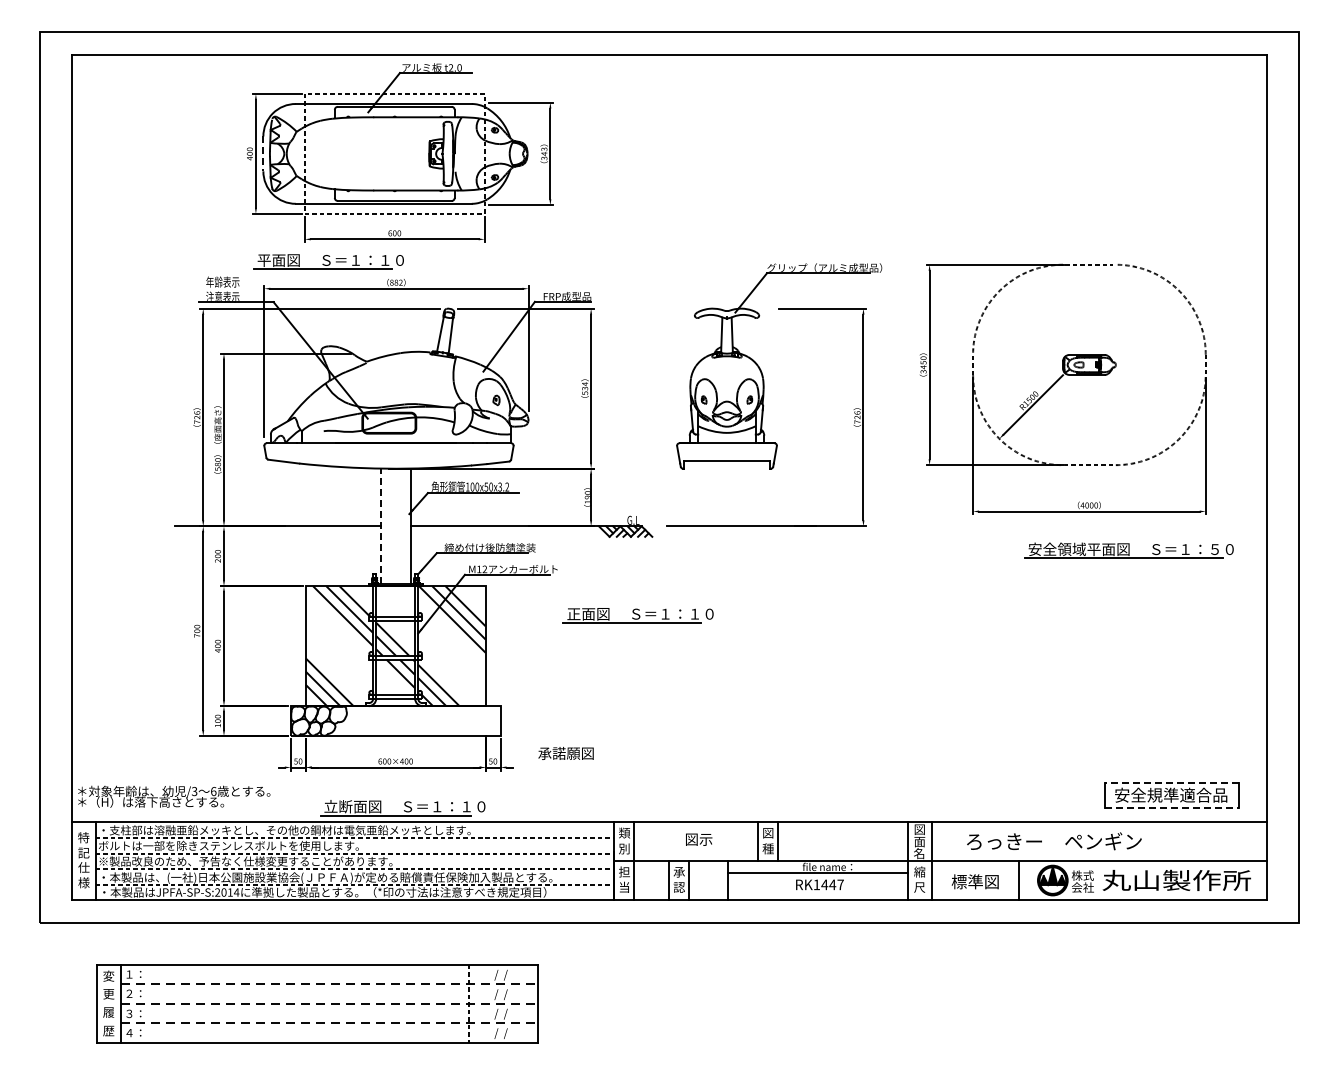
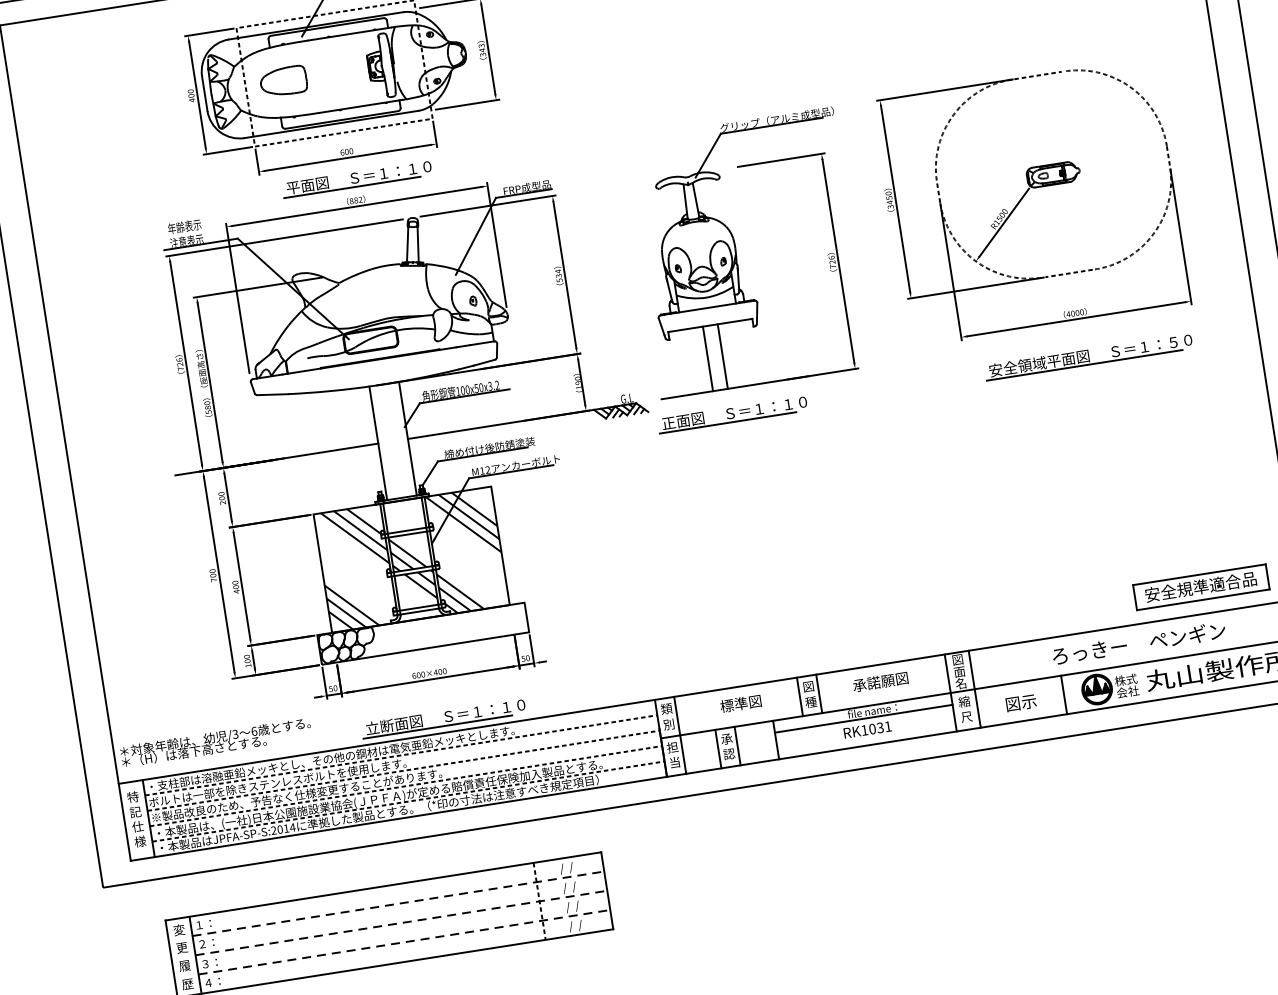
part: (342, 153) -> (282, 81), added
line: (263, 154) -> (204, 94), dashed -> solid
part: (328, 261) -> (356, 178), moved
line: (719, 493) -> (707, 358), added
line: (734, 493) -> (722, 356), added
line: (380, 525) -> (377, 442), dashed -> solid
part: (1128, 550) -> (1088, 356), moved
part: (637, 615) -> (731, 414), moved
text: (565, 753) -> (880, 682), moved
line: (1171, 782) -> (1199, 574), dashed -> solid
line: (1172, 808) -> (1204, 599), dashed -> solid
text: (698, 839) -> (740, 703), 図示 -> 標準図
text: (1054, 841) -> (1139, 643), moved
text: (974, 881) -> (1019, 702), 標準図 -> 図示
text: (832, 884) -> (880, 727), RK1447 -> RK1031

